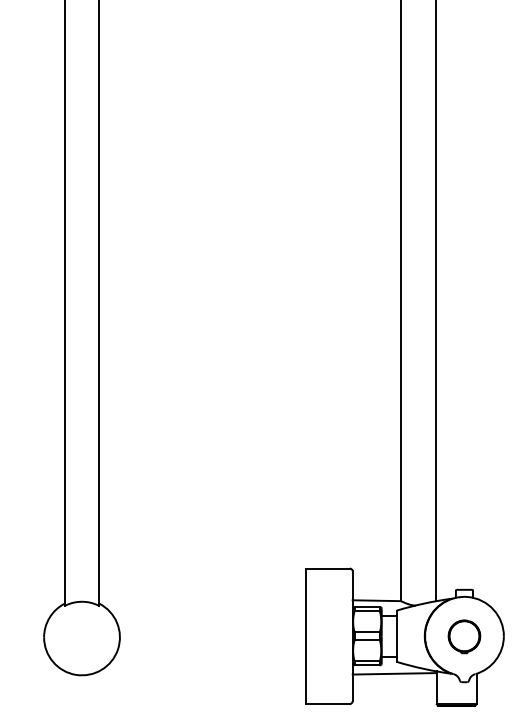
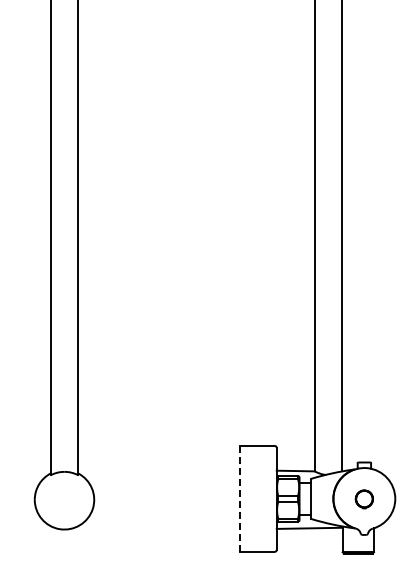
line: (306, 637) -> (240, 499), solid -> dashed
part: (464, 637) -> (364, 499), size x0.7

